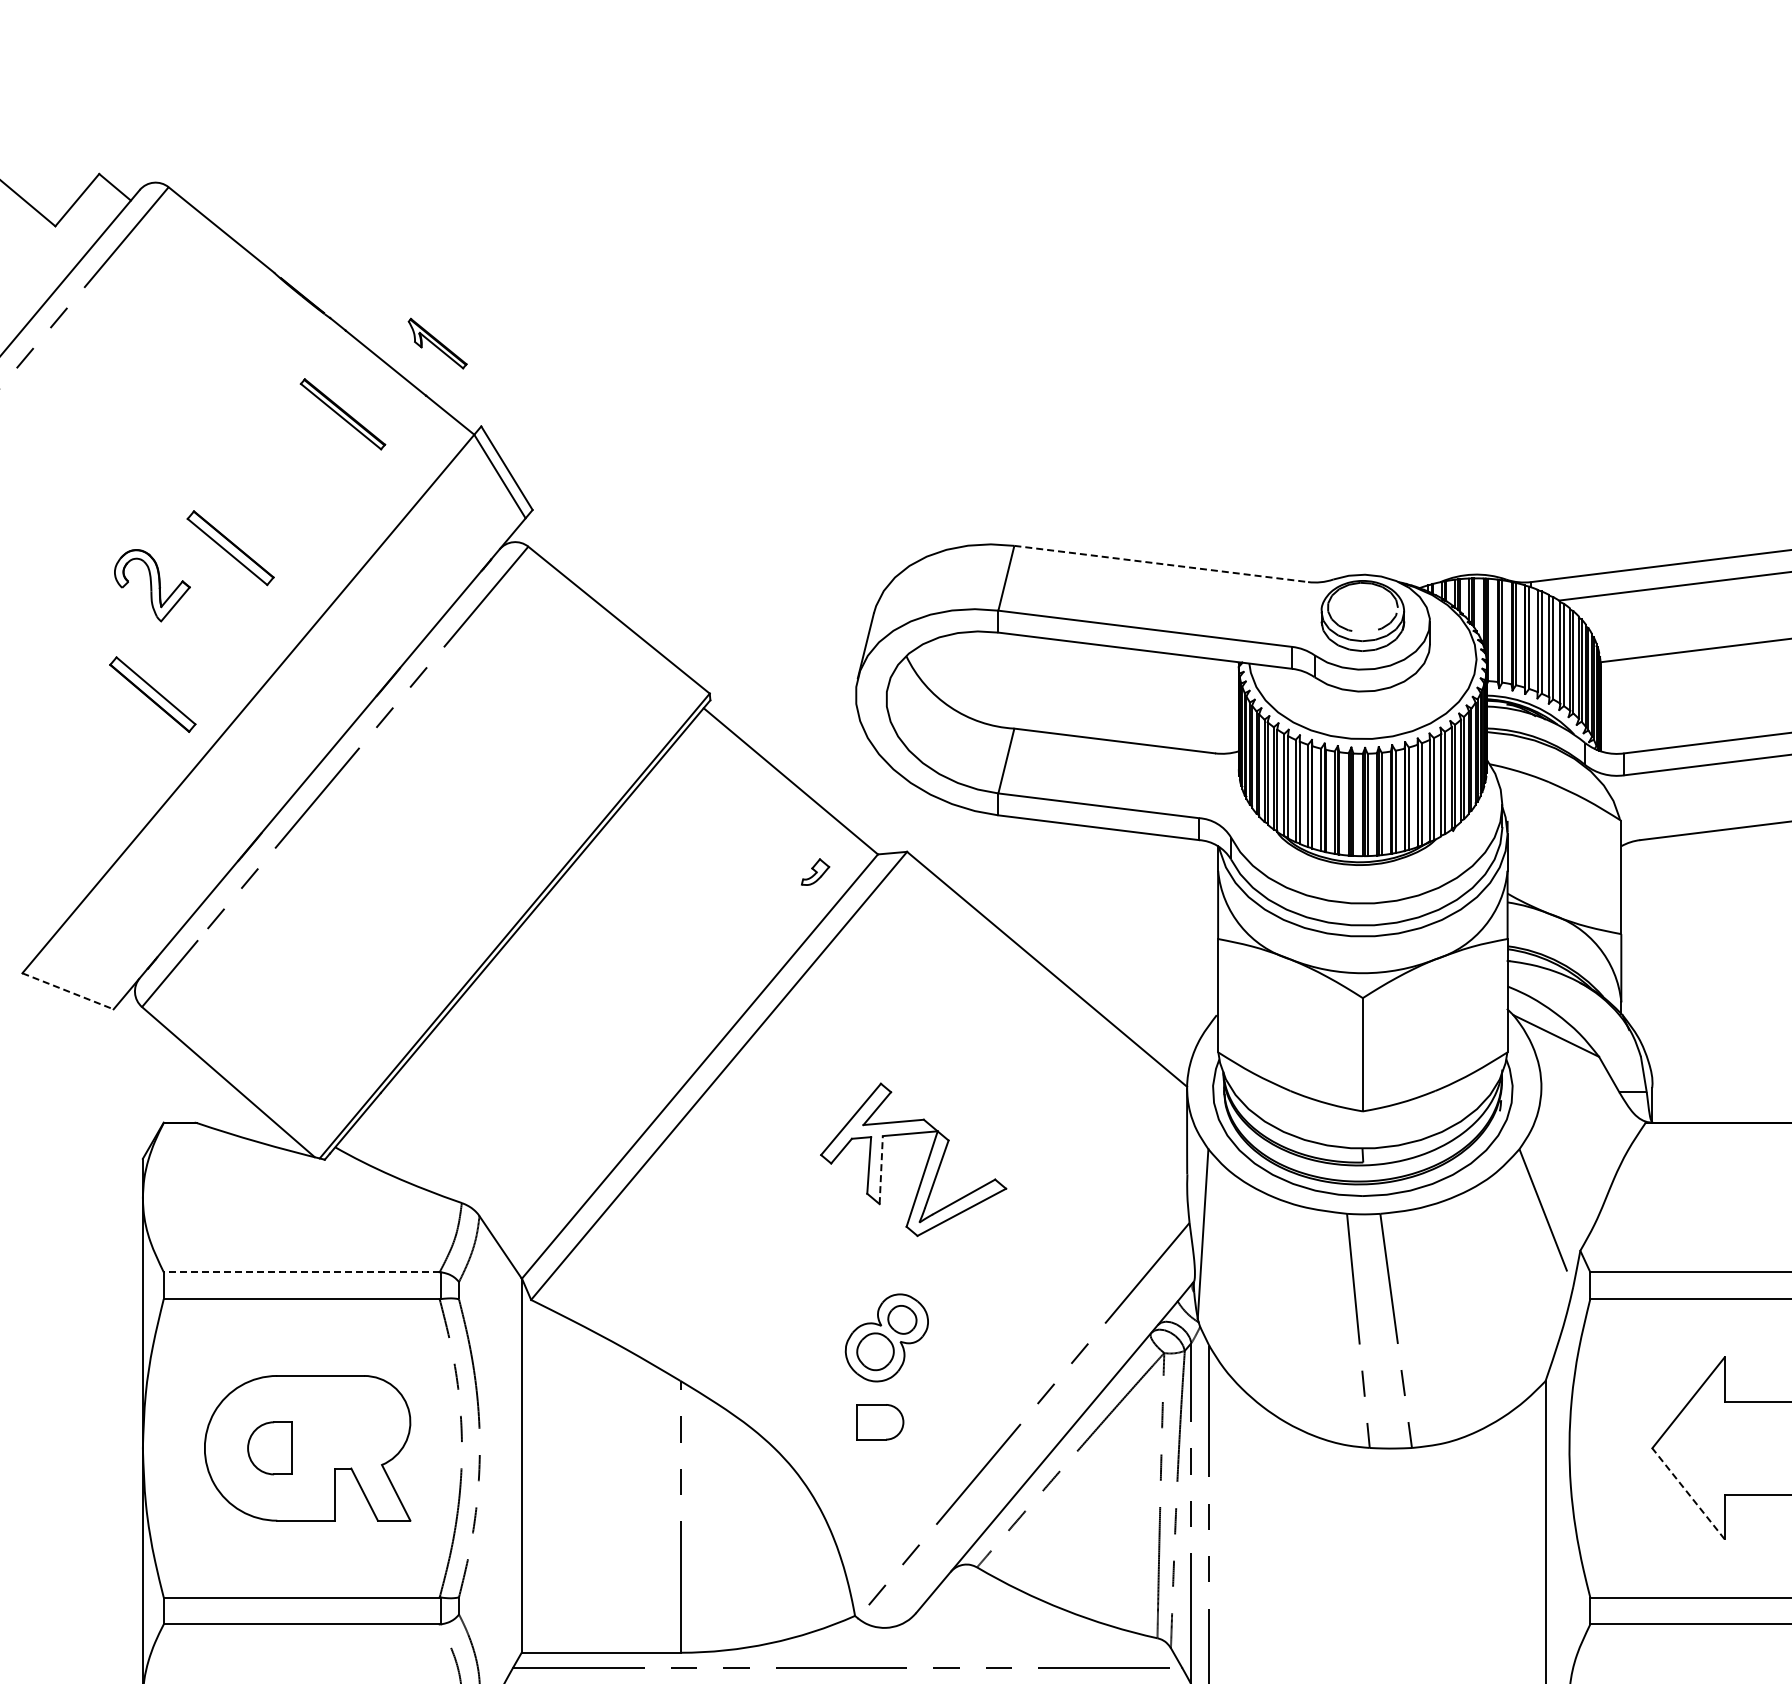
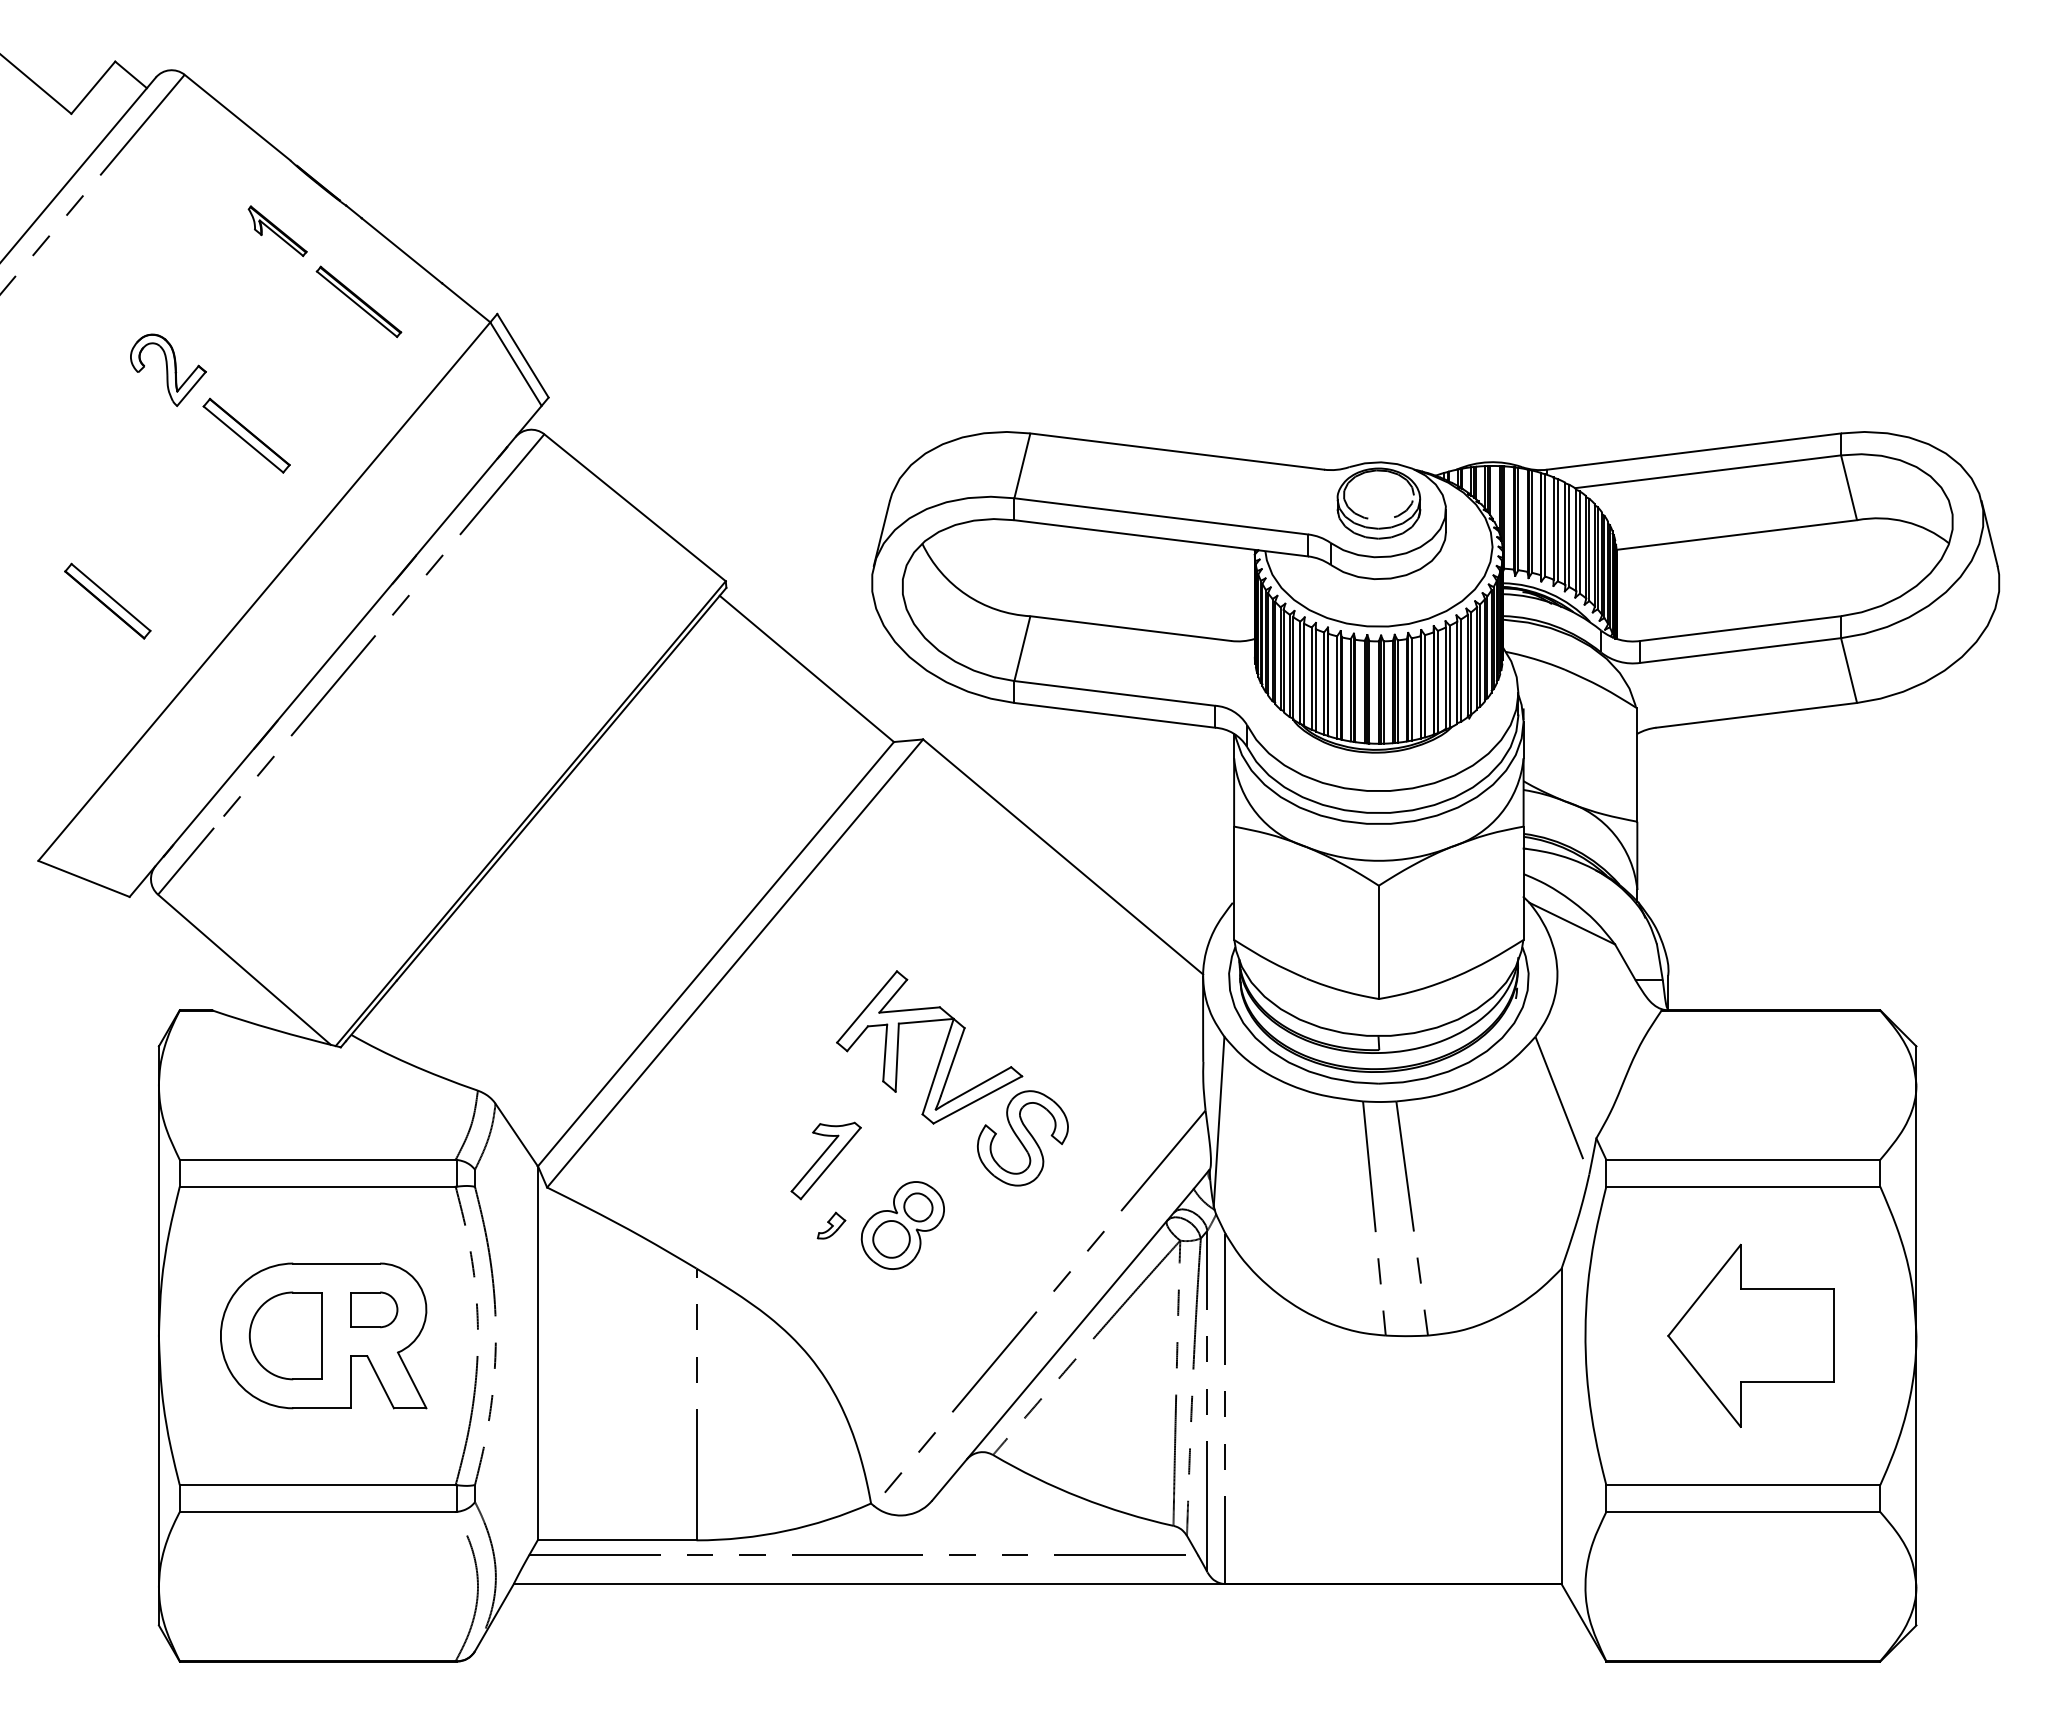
part: (437, 343) -> (277, 231), moved
line: (1161, 563) -> (1177, 451), dashed -> solid
part: (152, 584) -> (168, 369), moved
part: (152, 693) -> (107, 600), moved
part: (815, 871) -> (831, 1225), moved
line: (68, 991) -> (84, 879), dashed -> solid
line: (881, 1169) -> (897, 1057), dashed -> solid
part: (1006, 1250) -> (1022, 1138), added
line: (301, 1271) -> (317, 1159), dashed -> solid
part: (809, 1272) -> (825, 1160), added
part: (880, 1421) -> (374, 1309), moved
part: (269, 1447) -> (285, 1335), size x1.67
line: (1688, 1493) -> (1704, 1381), dashed -> solid

